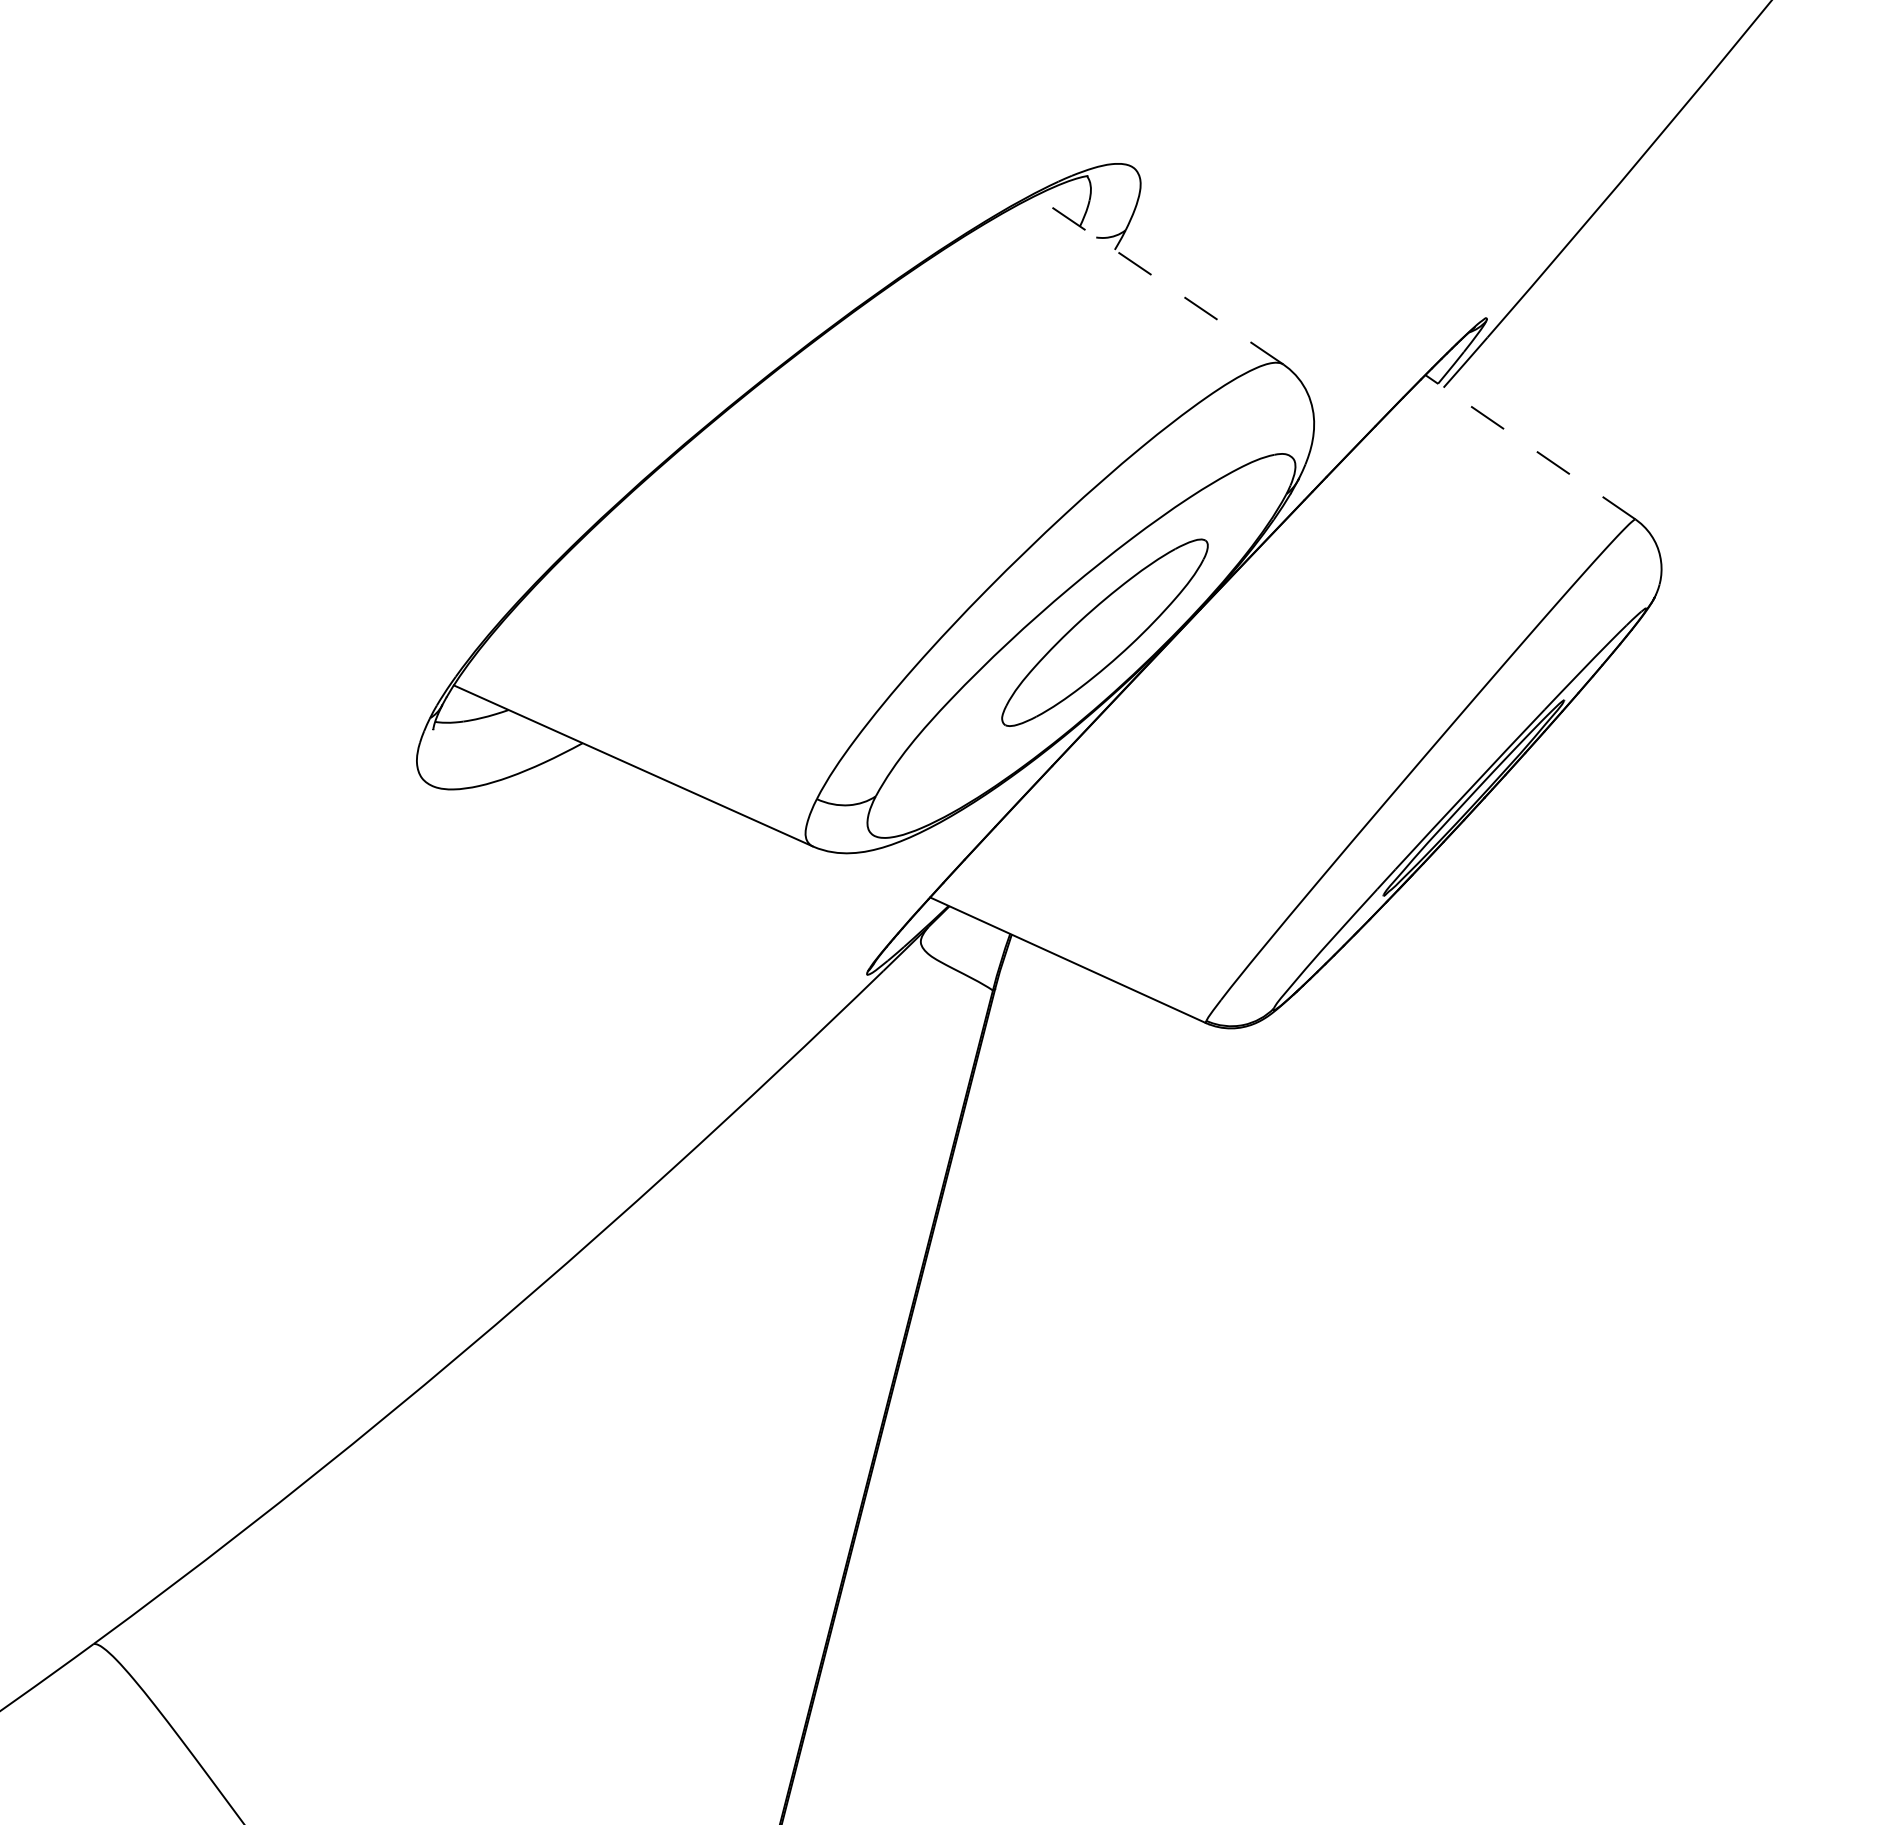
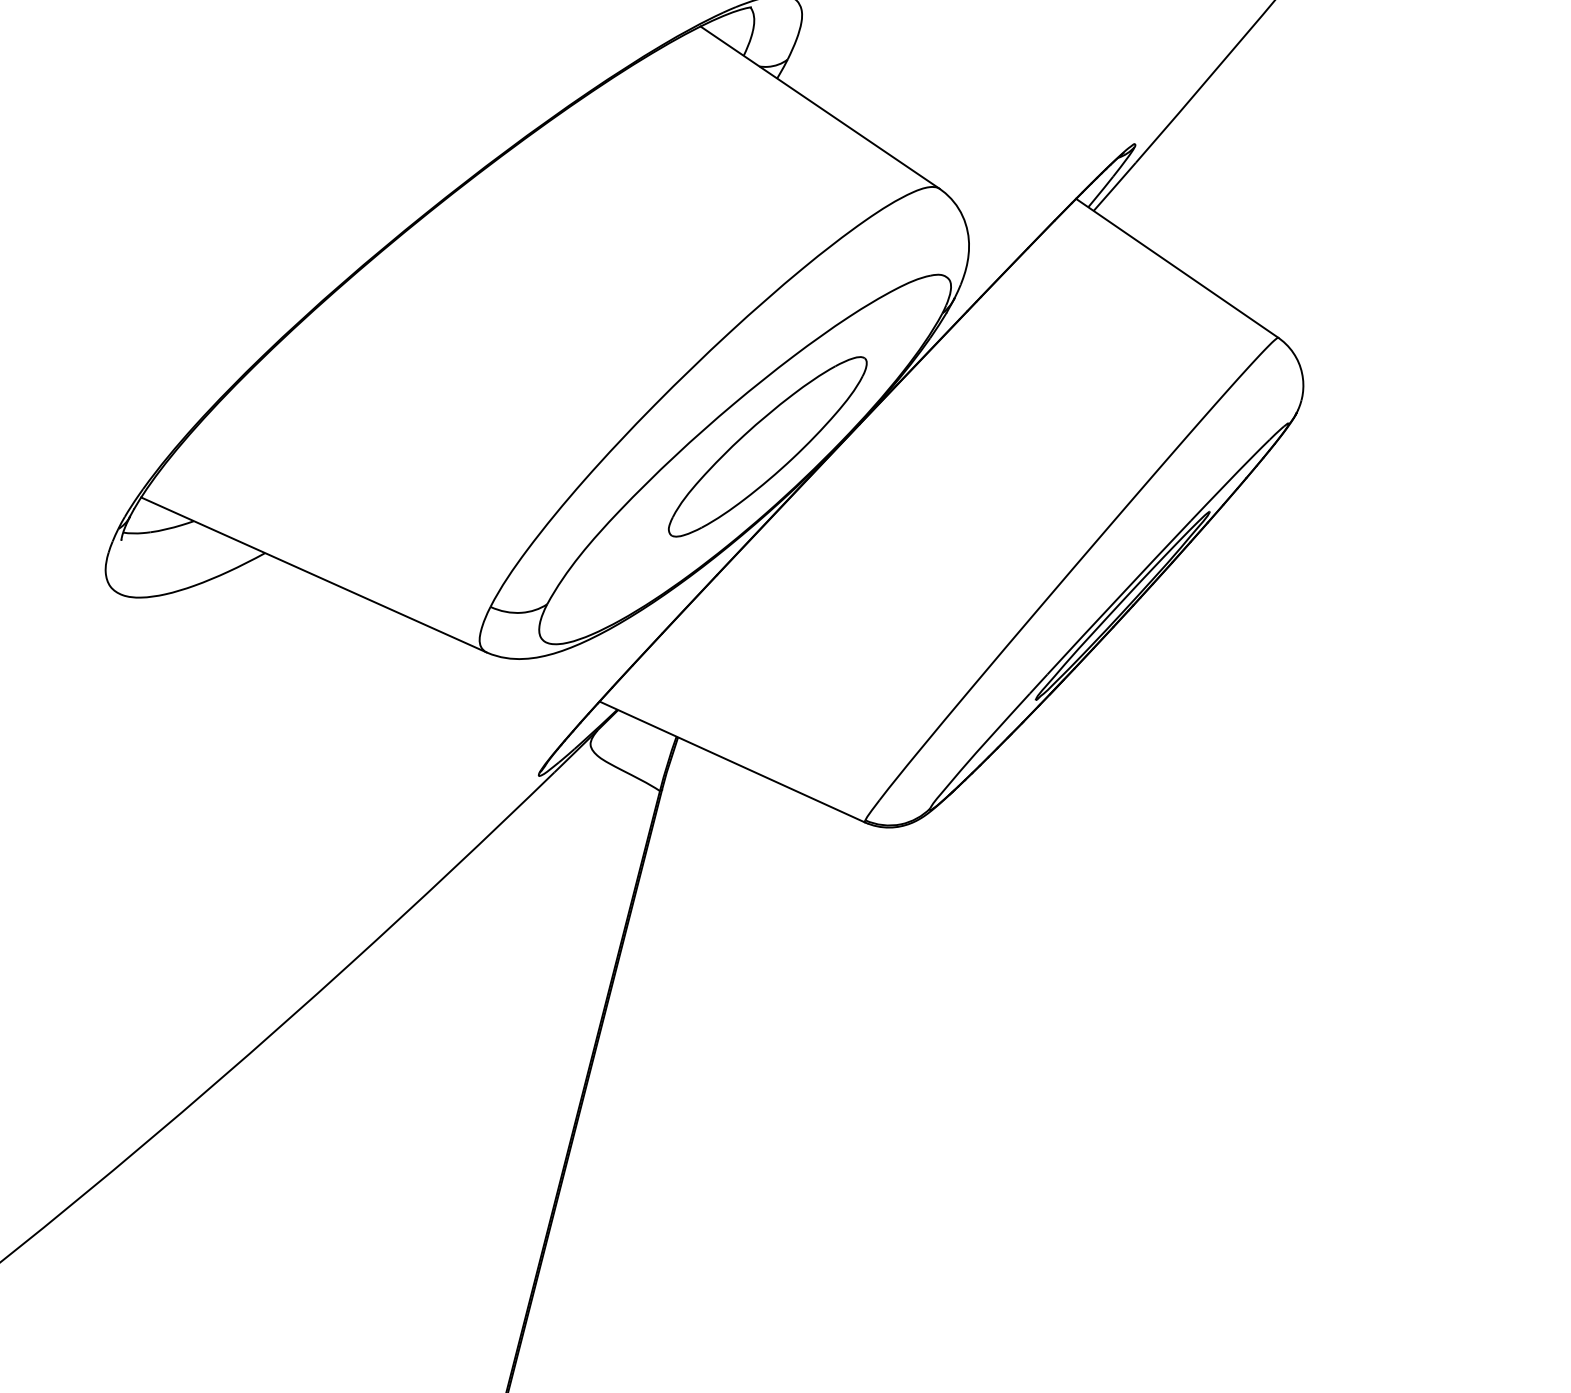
line: (1158, 279) -> (819, 106), dashed -> solid
line: (1530, 446) -> (1177, 267), dashed -> solid

